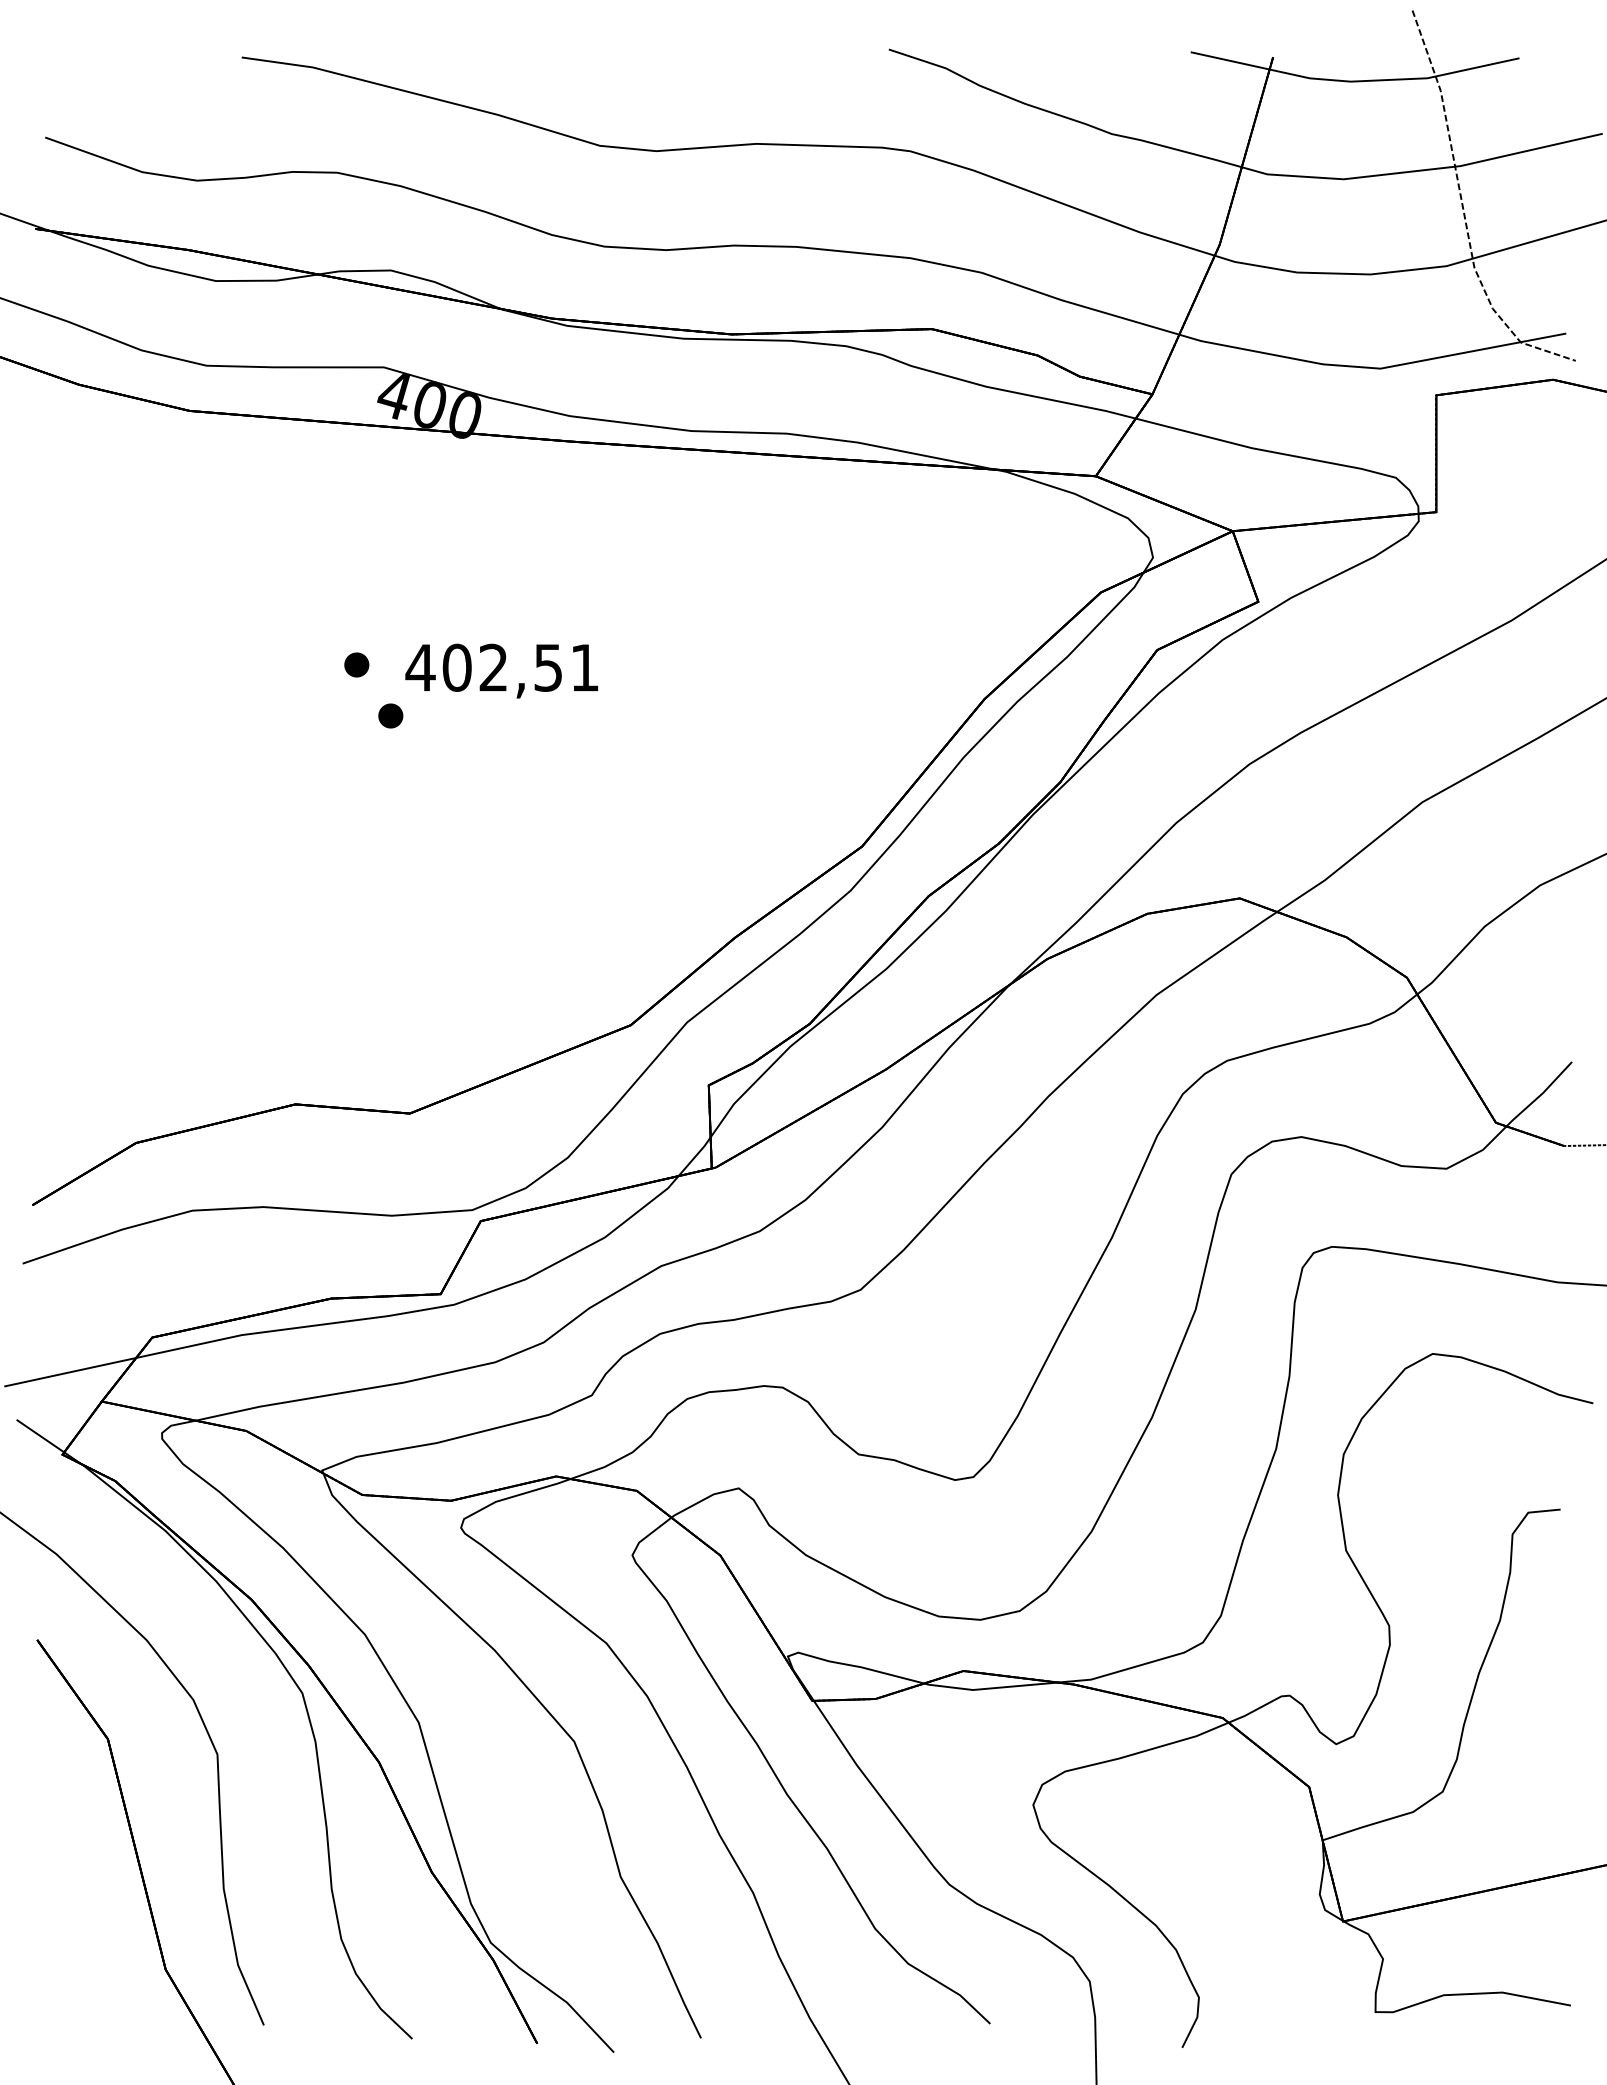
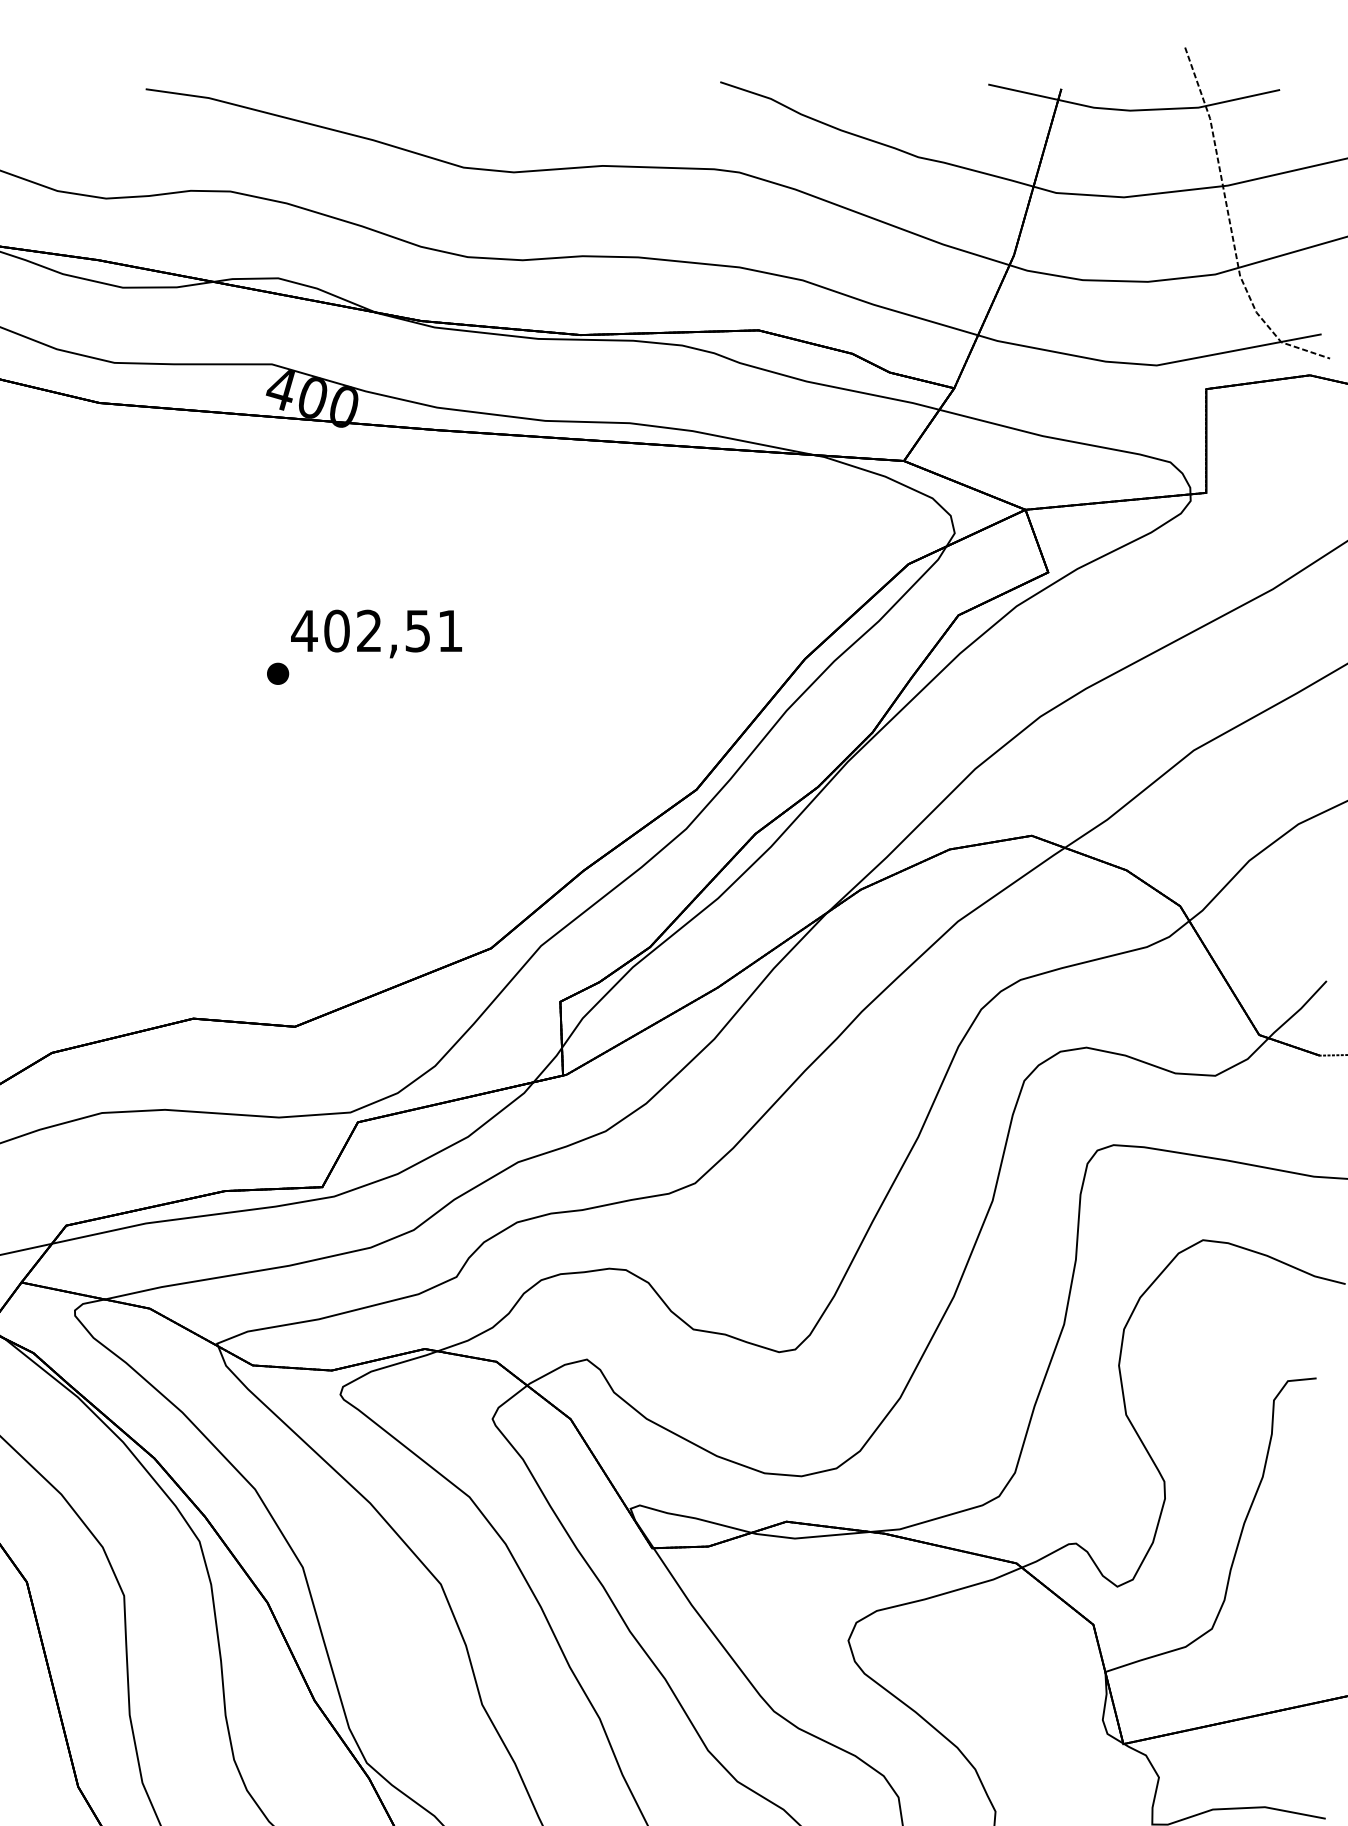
part: (356, 664) -> (247, 628), removed

